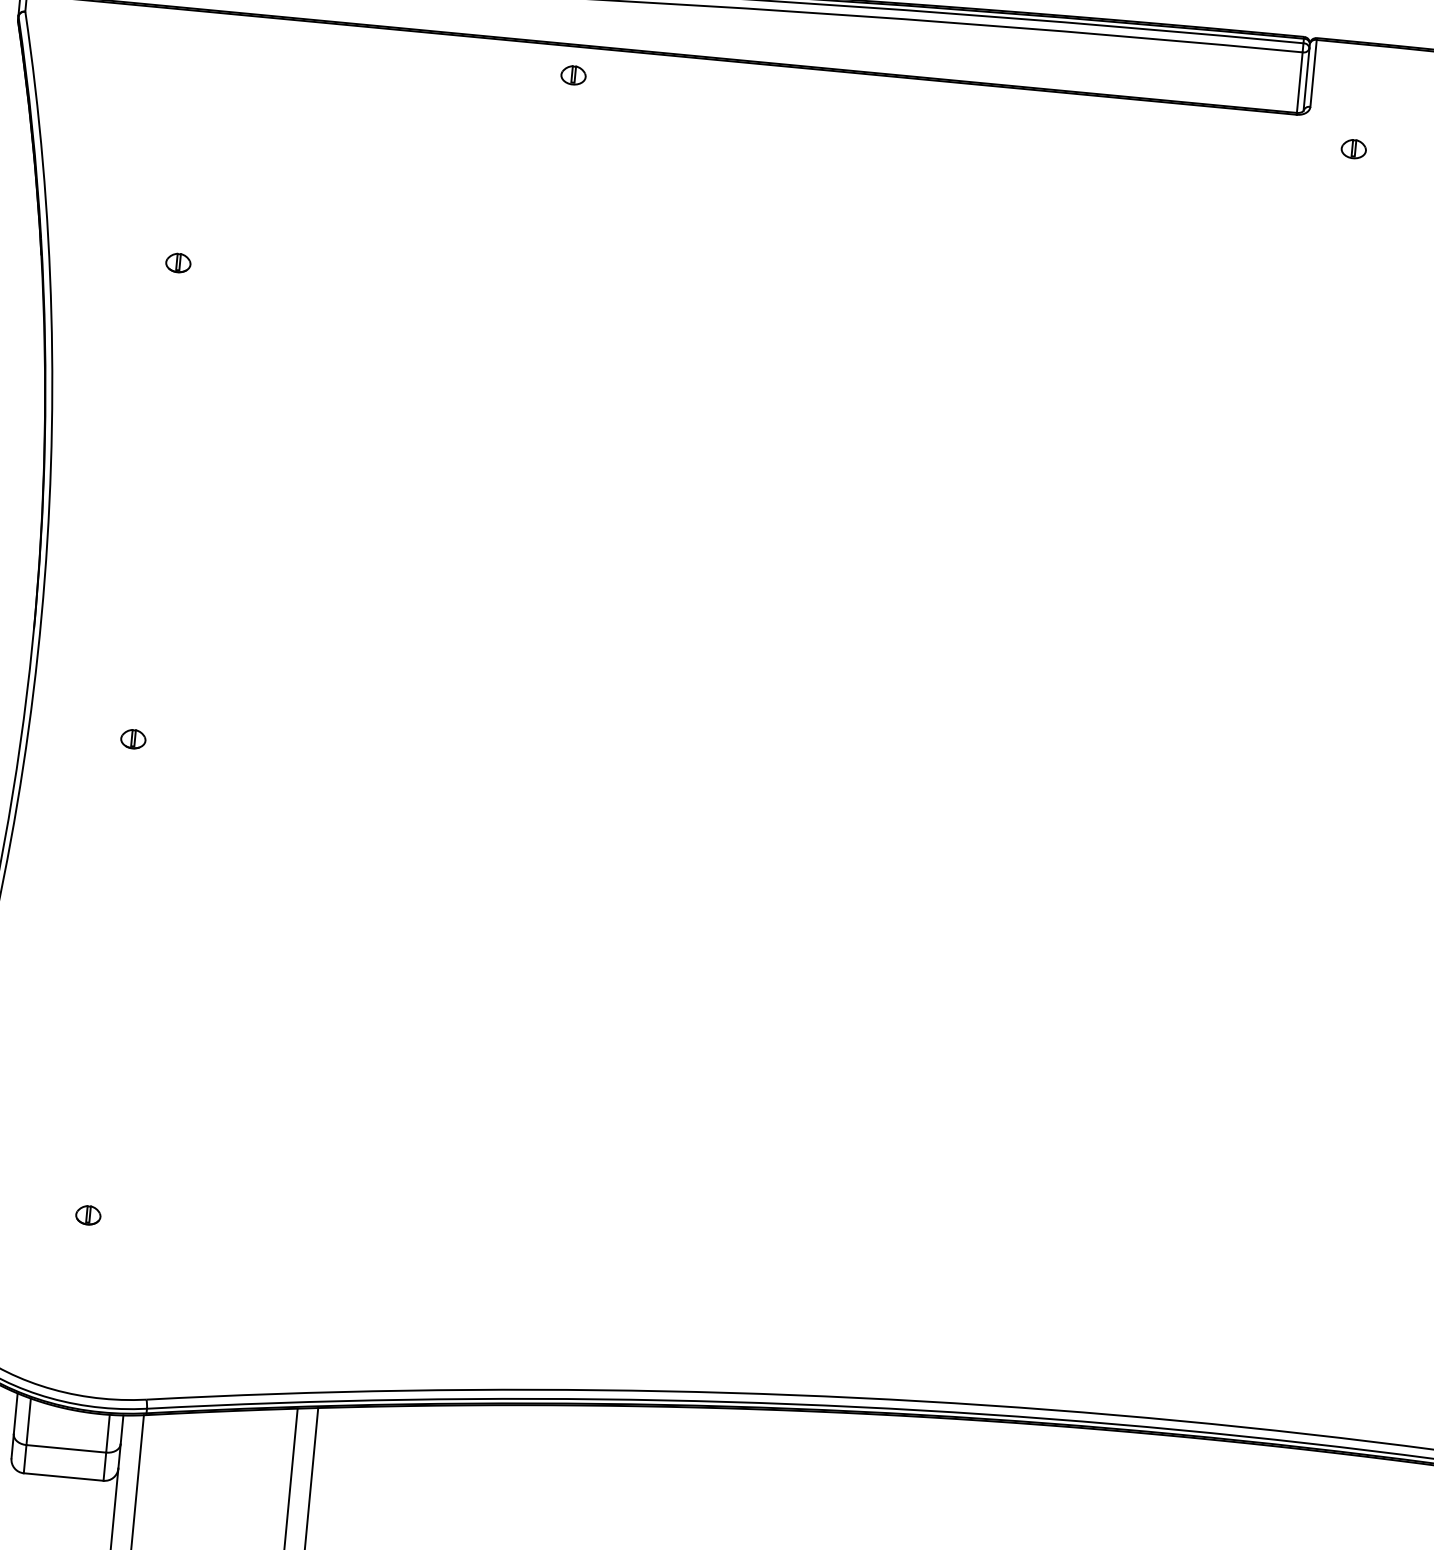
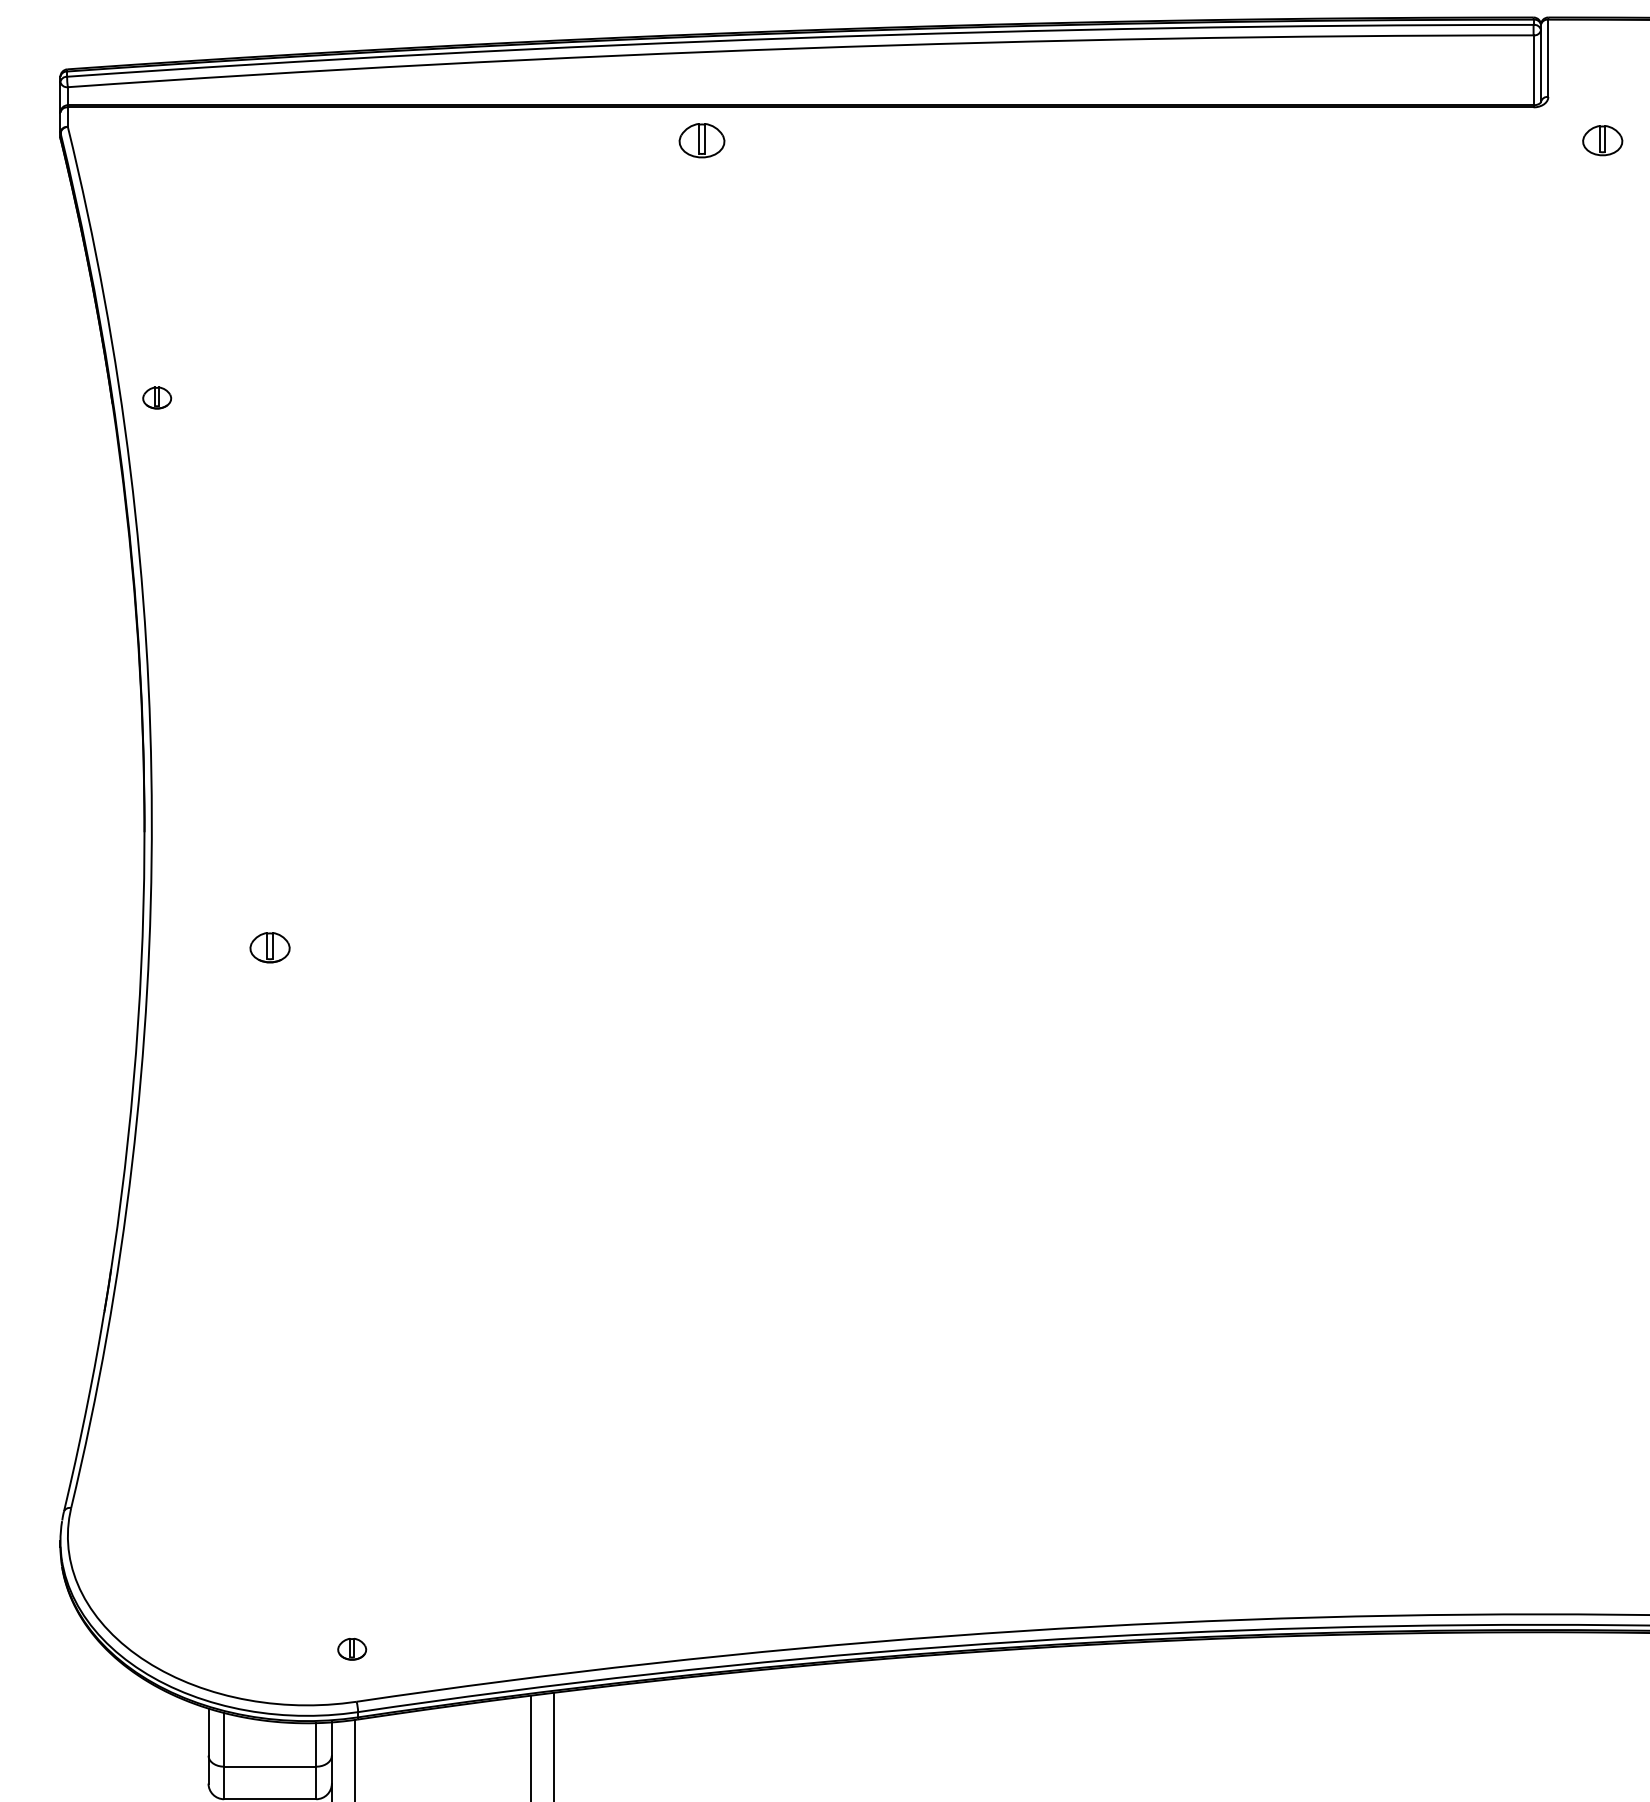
part: (573, 75) -> (701, 140), size x1.6
part: (1353, 149) -> (1602, 140), size x1.4
part: (178, 262) -> (157, 397), moved
part: (133, 739) -> (270, 947), size x1.4
part: (88, 1214) -> (352, 1648), moved

